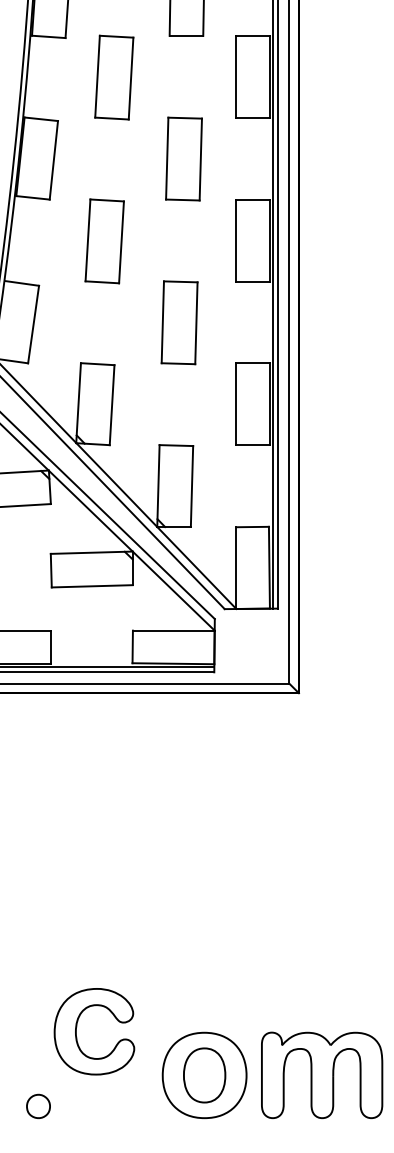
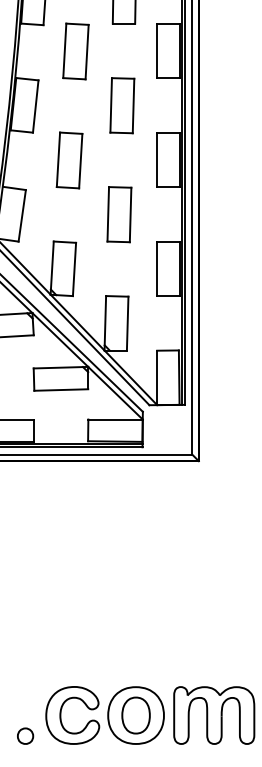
part: (77, 1031) -> (61, 715), moved

